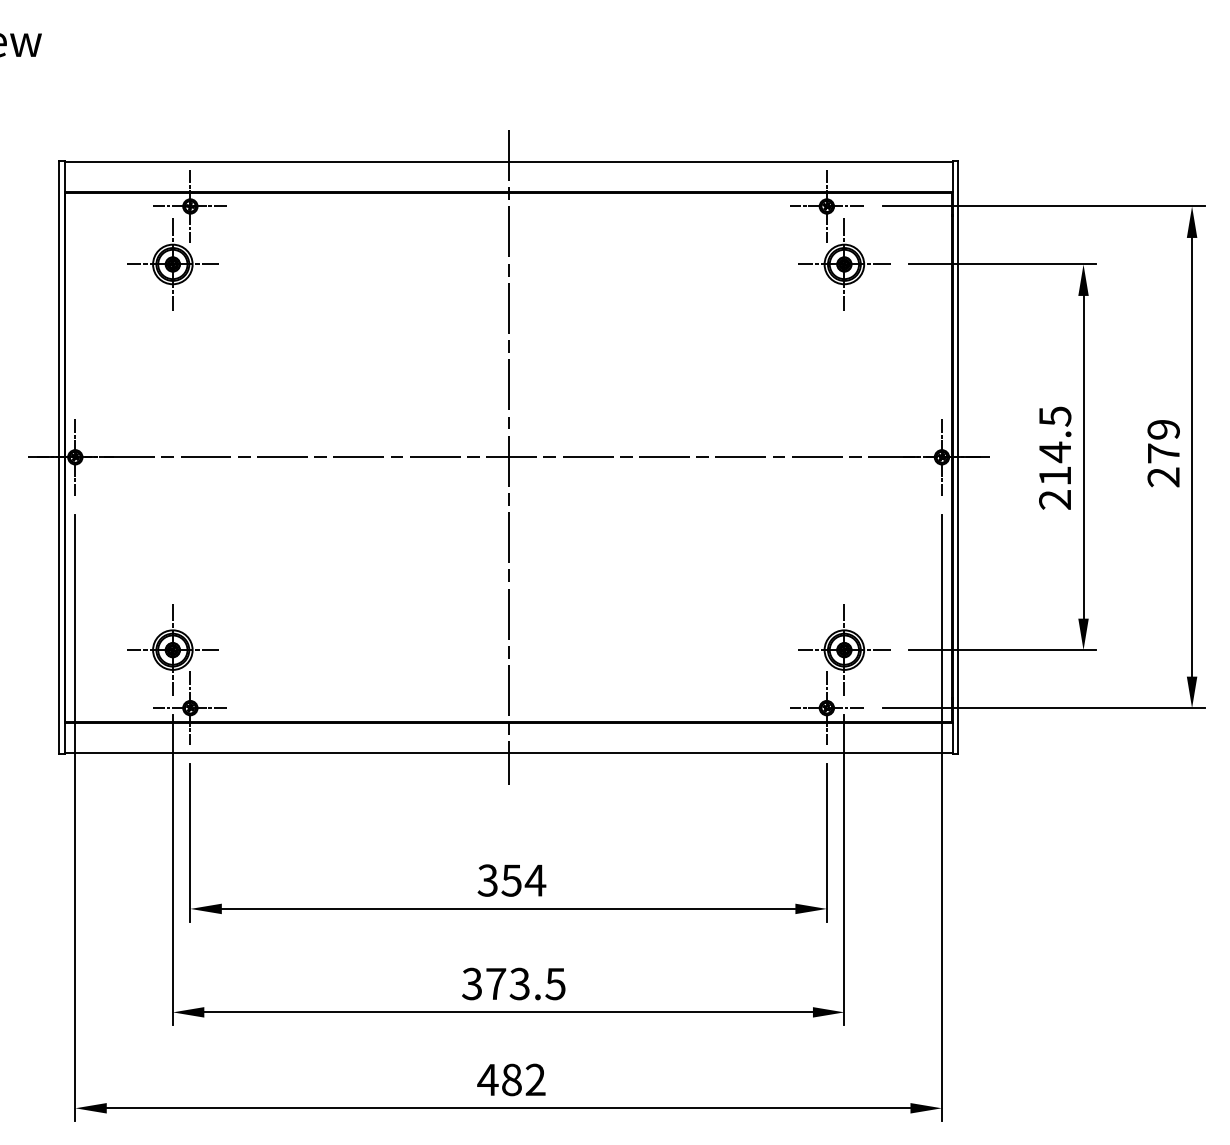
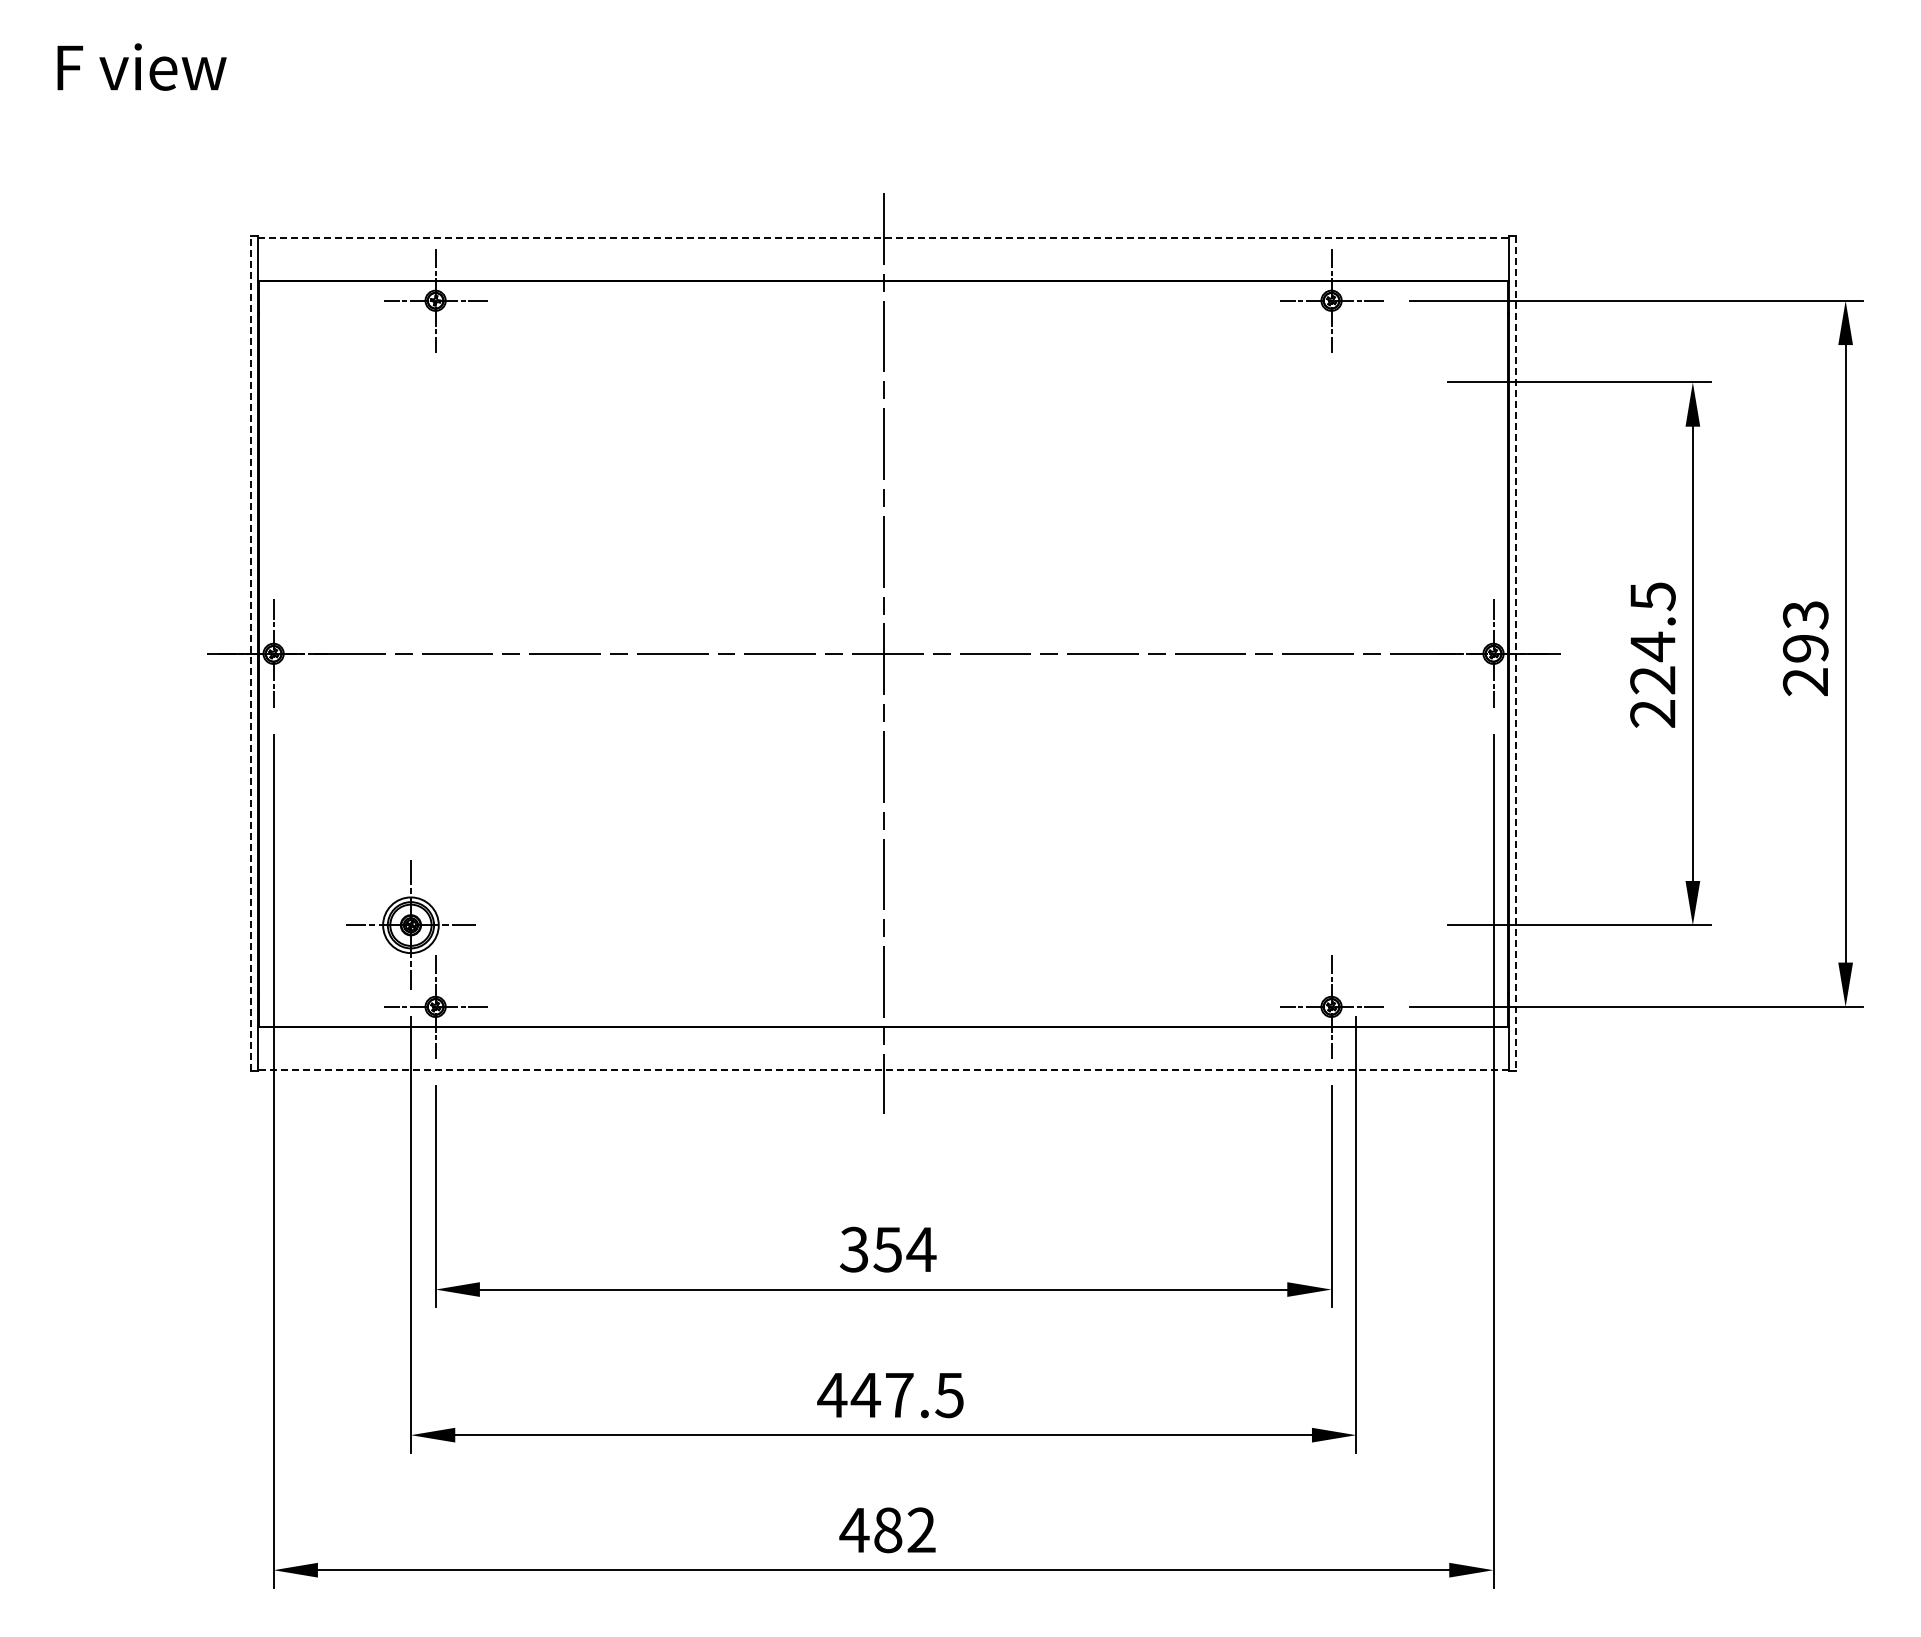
line: (509, 161) -> (884, 237), solid -> dashed
part: (172, 263) -> (410, 381), removed
part: (843, 263) -> (1355, 381), removed
text: (1163, 441) -> (1805, 631), 279 -> 293
line: (58, 457) -> (250, 653), solid -> dashed
line: (958, 457) -> (1516, 653), solid -> dashed
text: (1054, 476) -> (1652, 680), 214.5 -> 224.5
part: (843, 649) -> (1355, 924), removed
line: (508, 753) -> (883, 1070), solid -> dashed
text: (495, 984) -> (865, 1395), 373.5 -> 447.5

